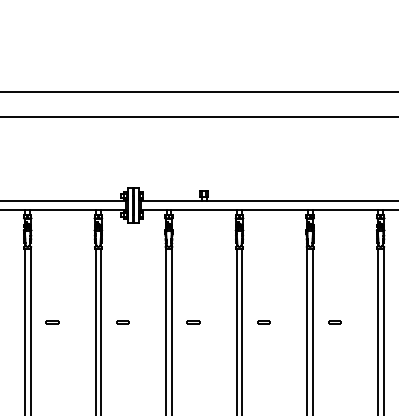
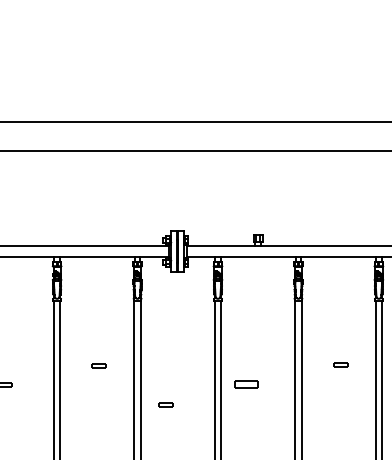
part: (52, 322) -> (98, 366), moved
part: (122, 322) -> (165, 405), moved
part: (193, 322) -> (245, 384), size x1.6
part: (263, 322) -> (340, 365), moved

